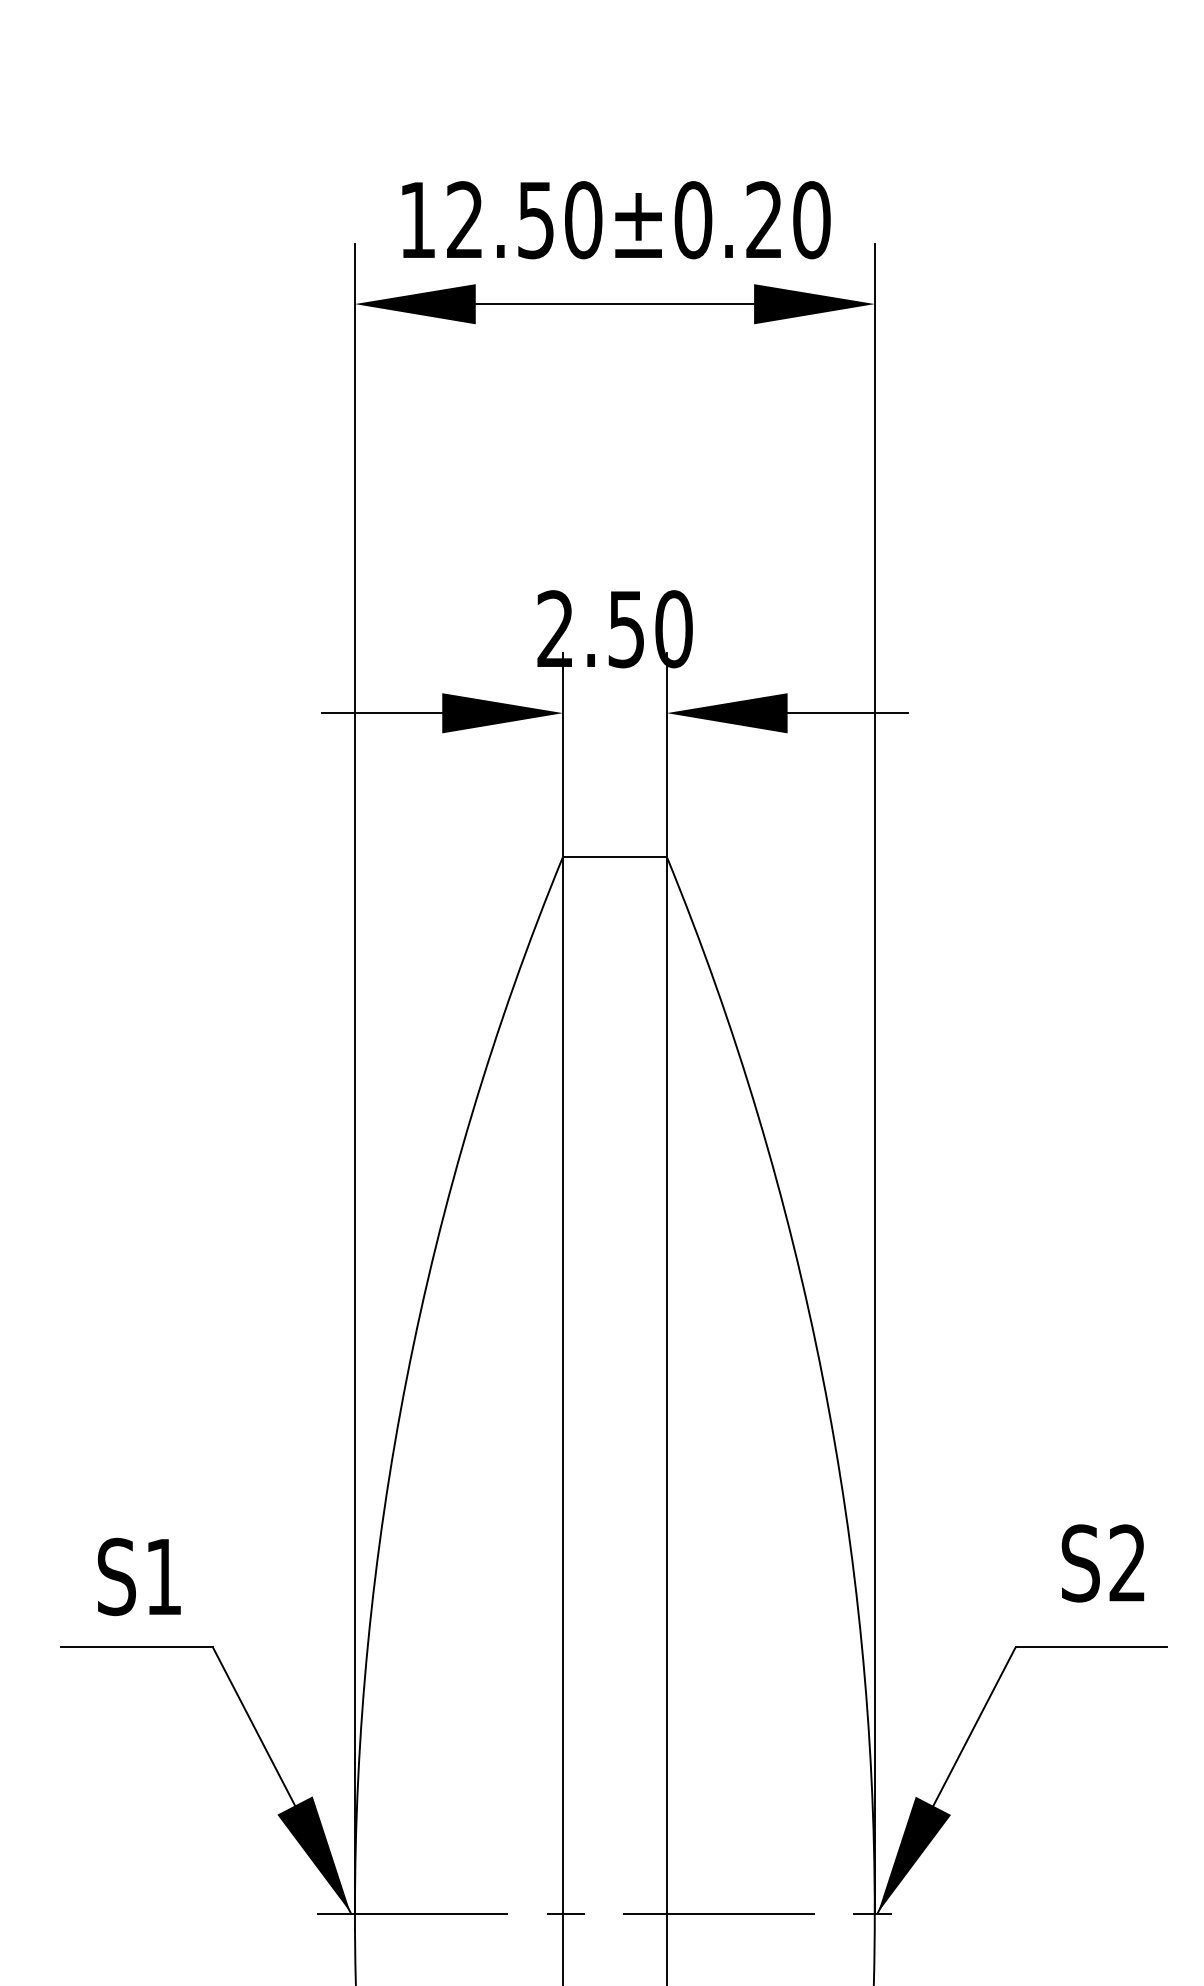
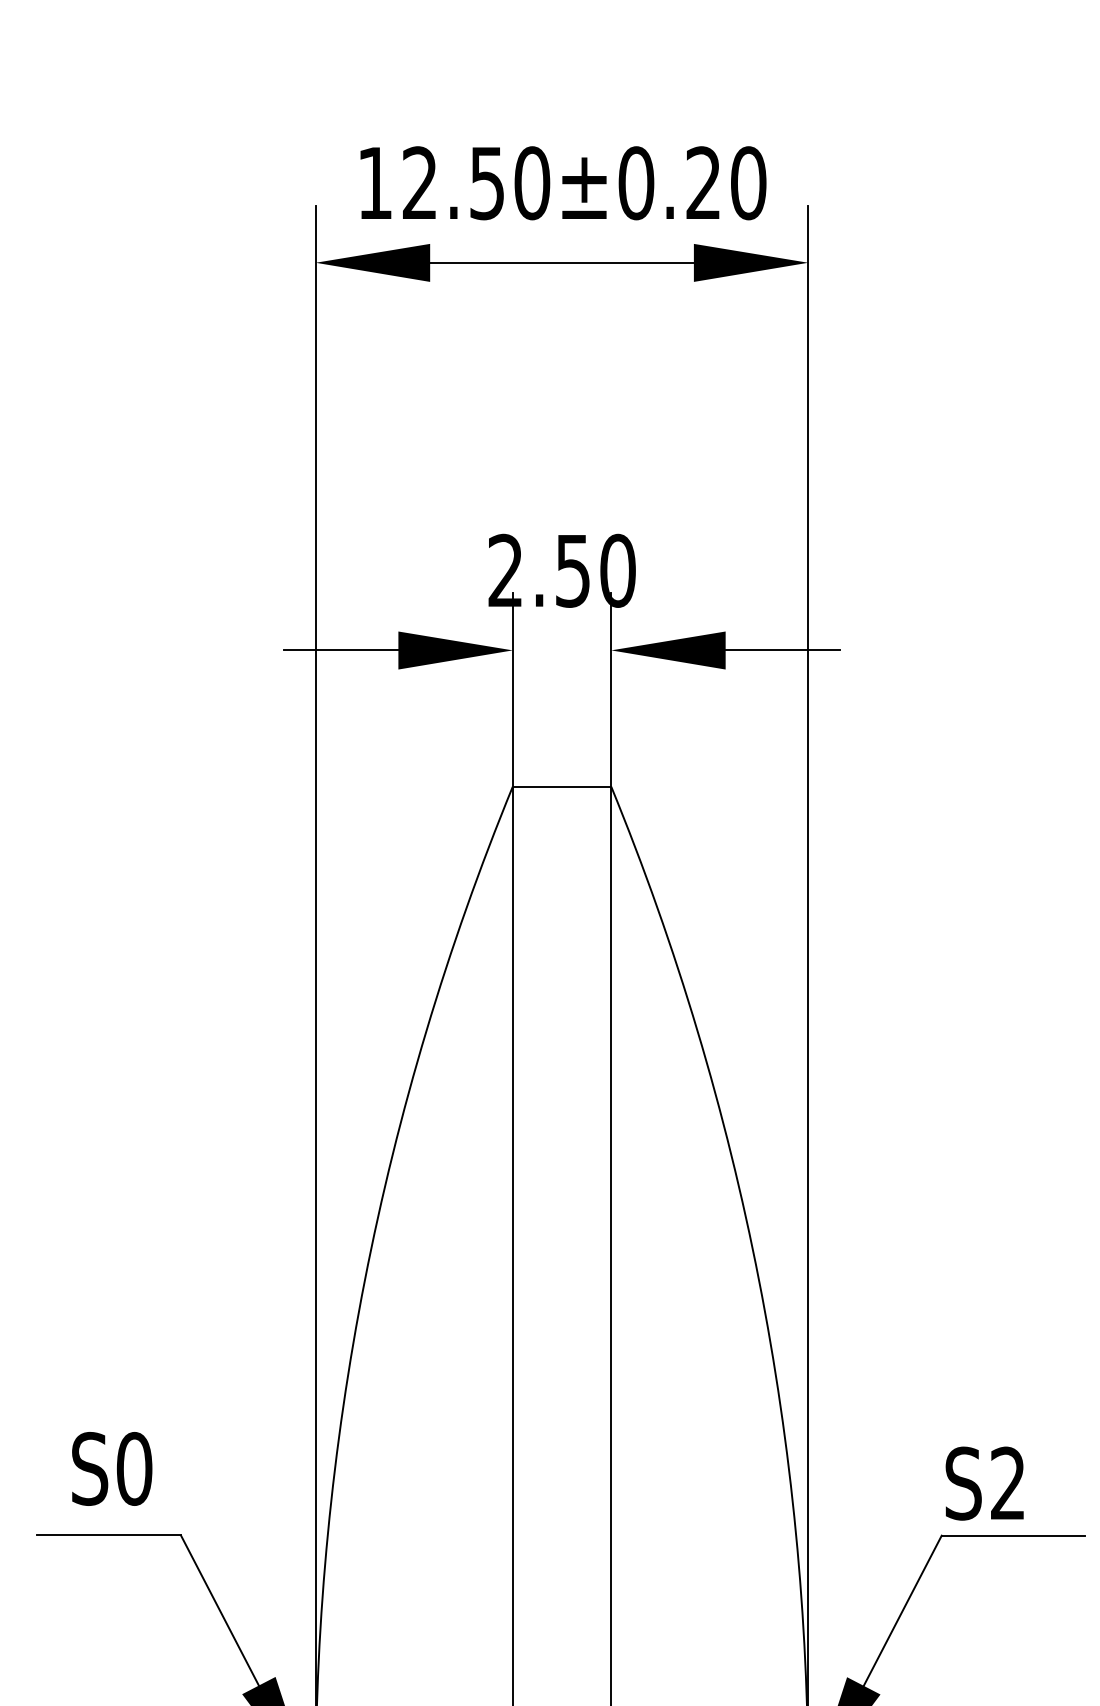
text: (1102, 1563) -> (984, 1483), moved
text: (163, 1576) -> (134, 1468), S1 -> S0

